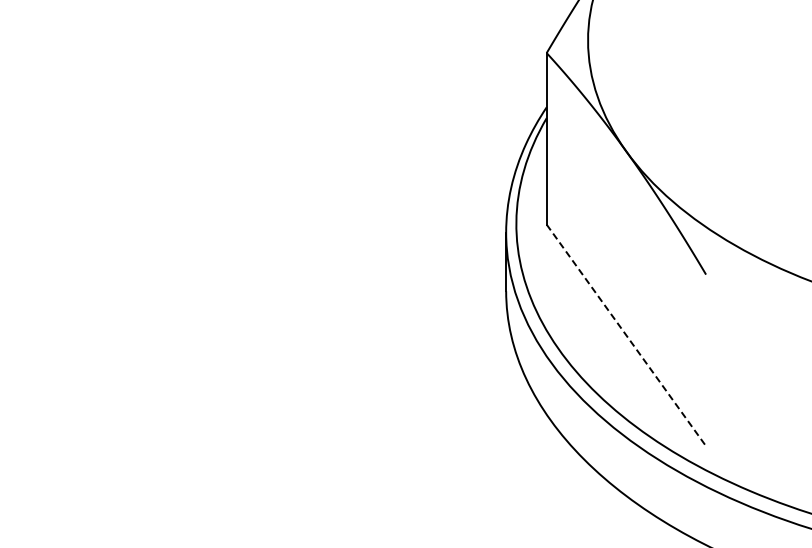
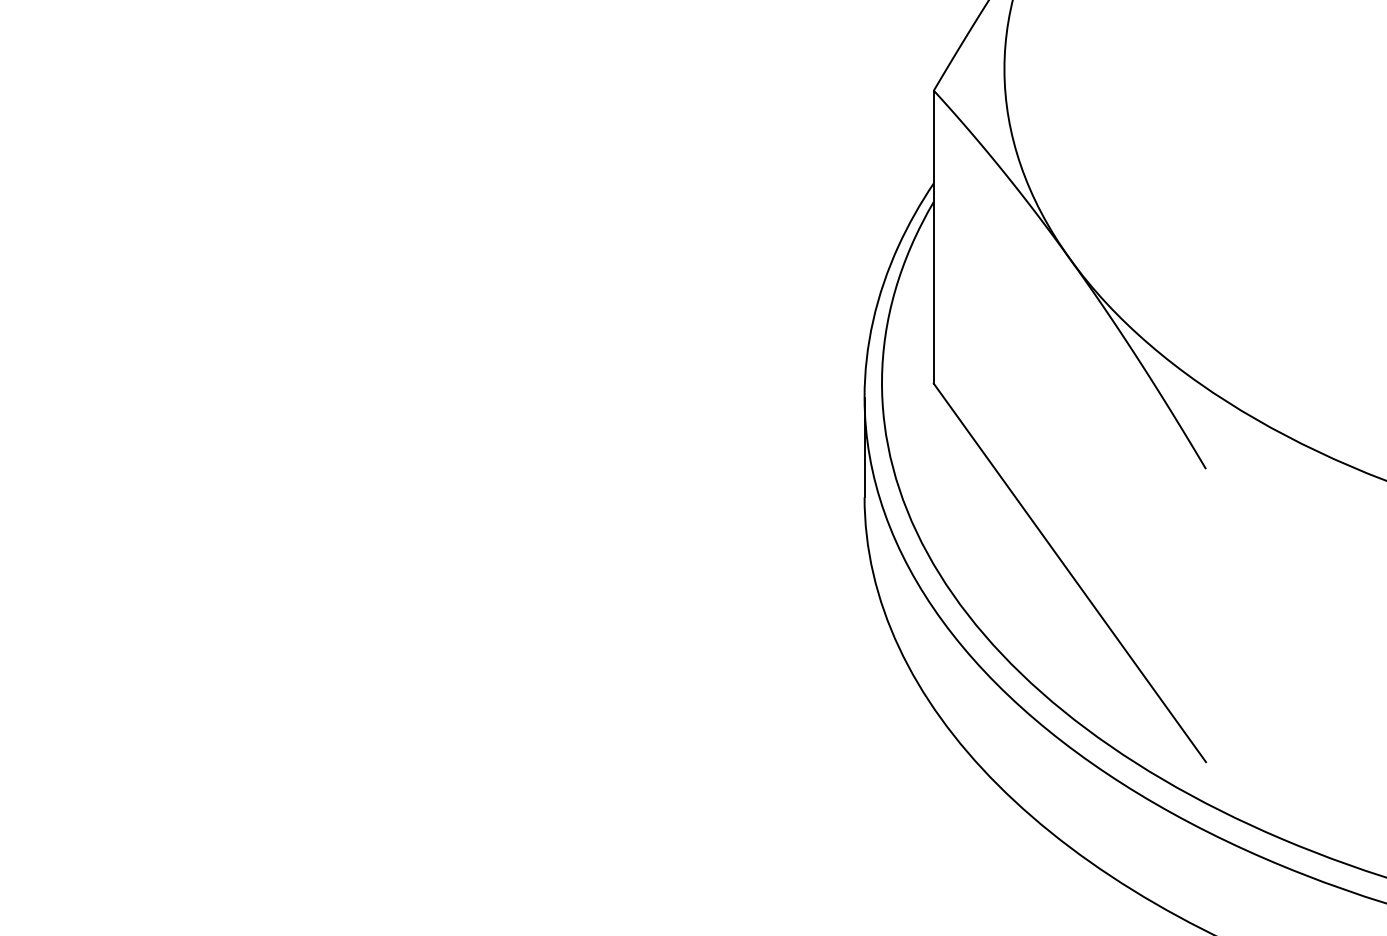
line: (626, 335) -> (1070, 573), dashed -> solid

